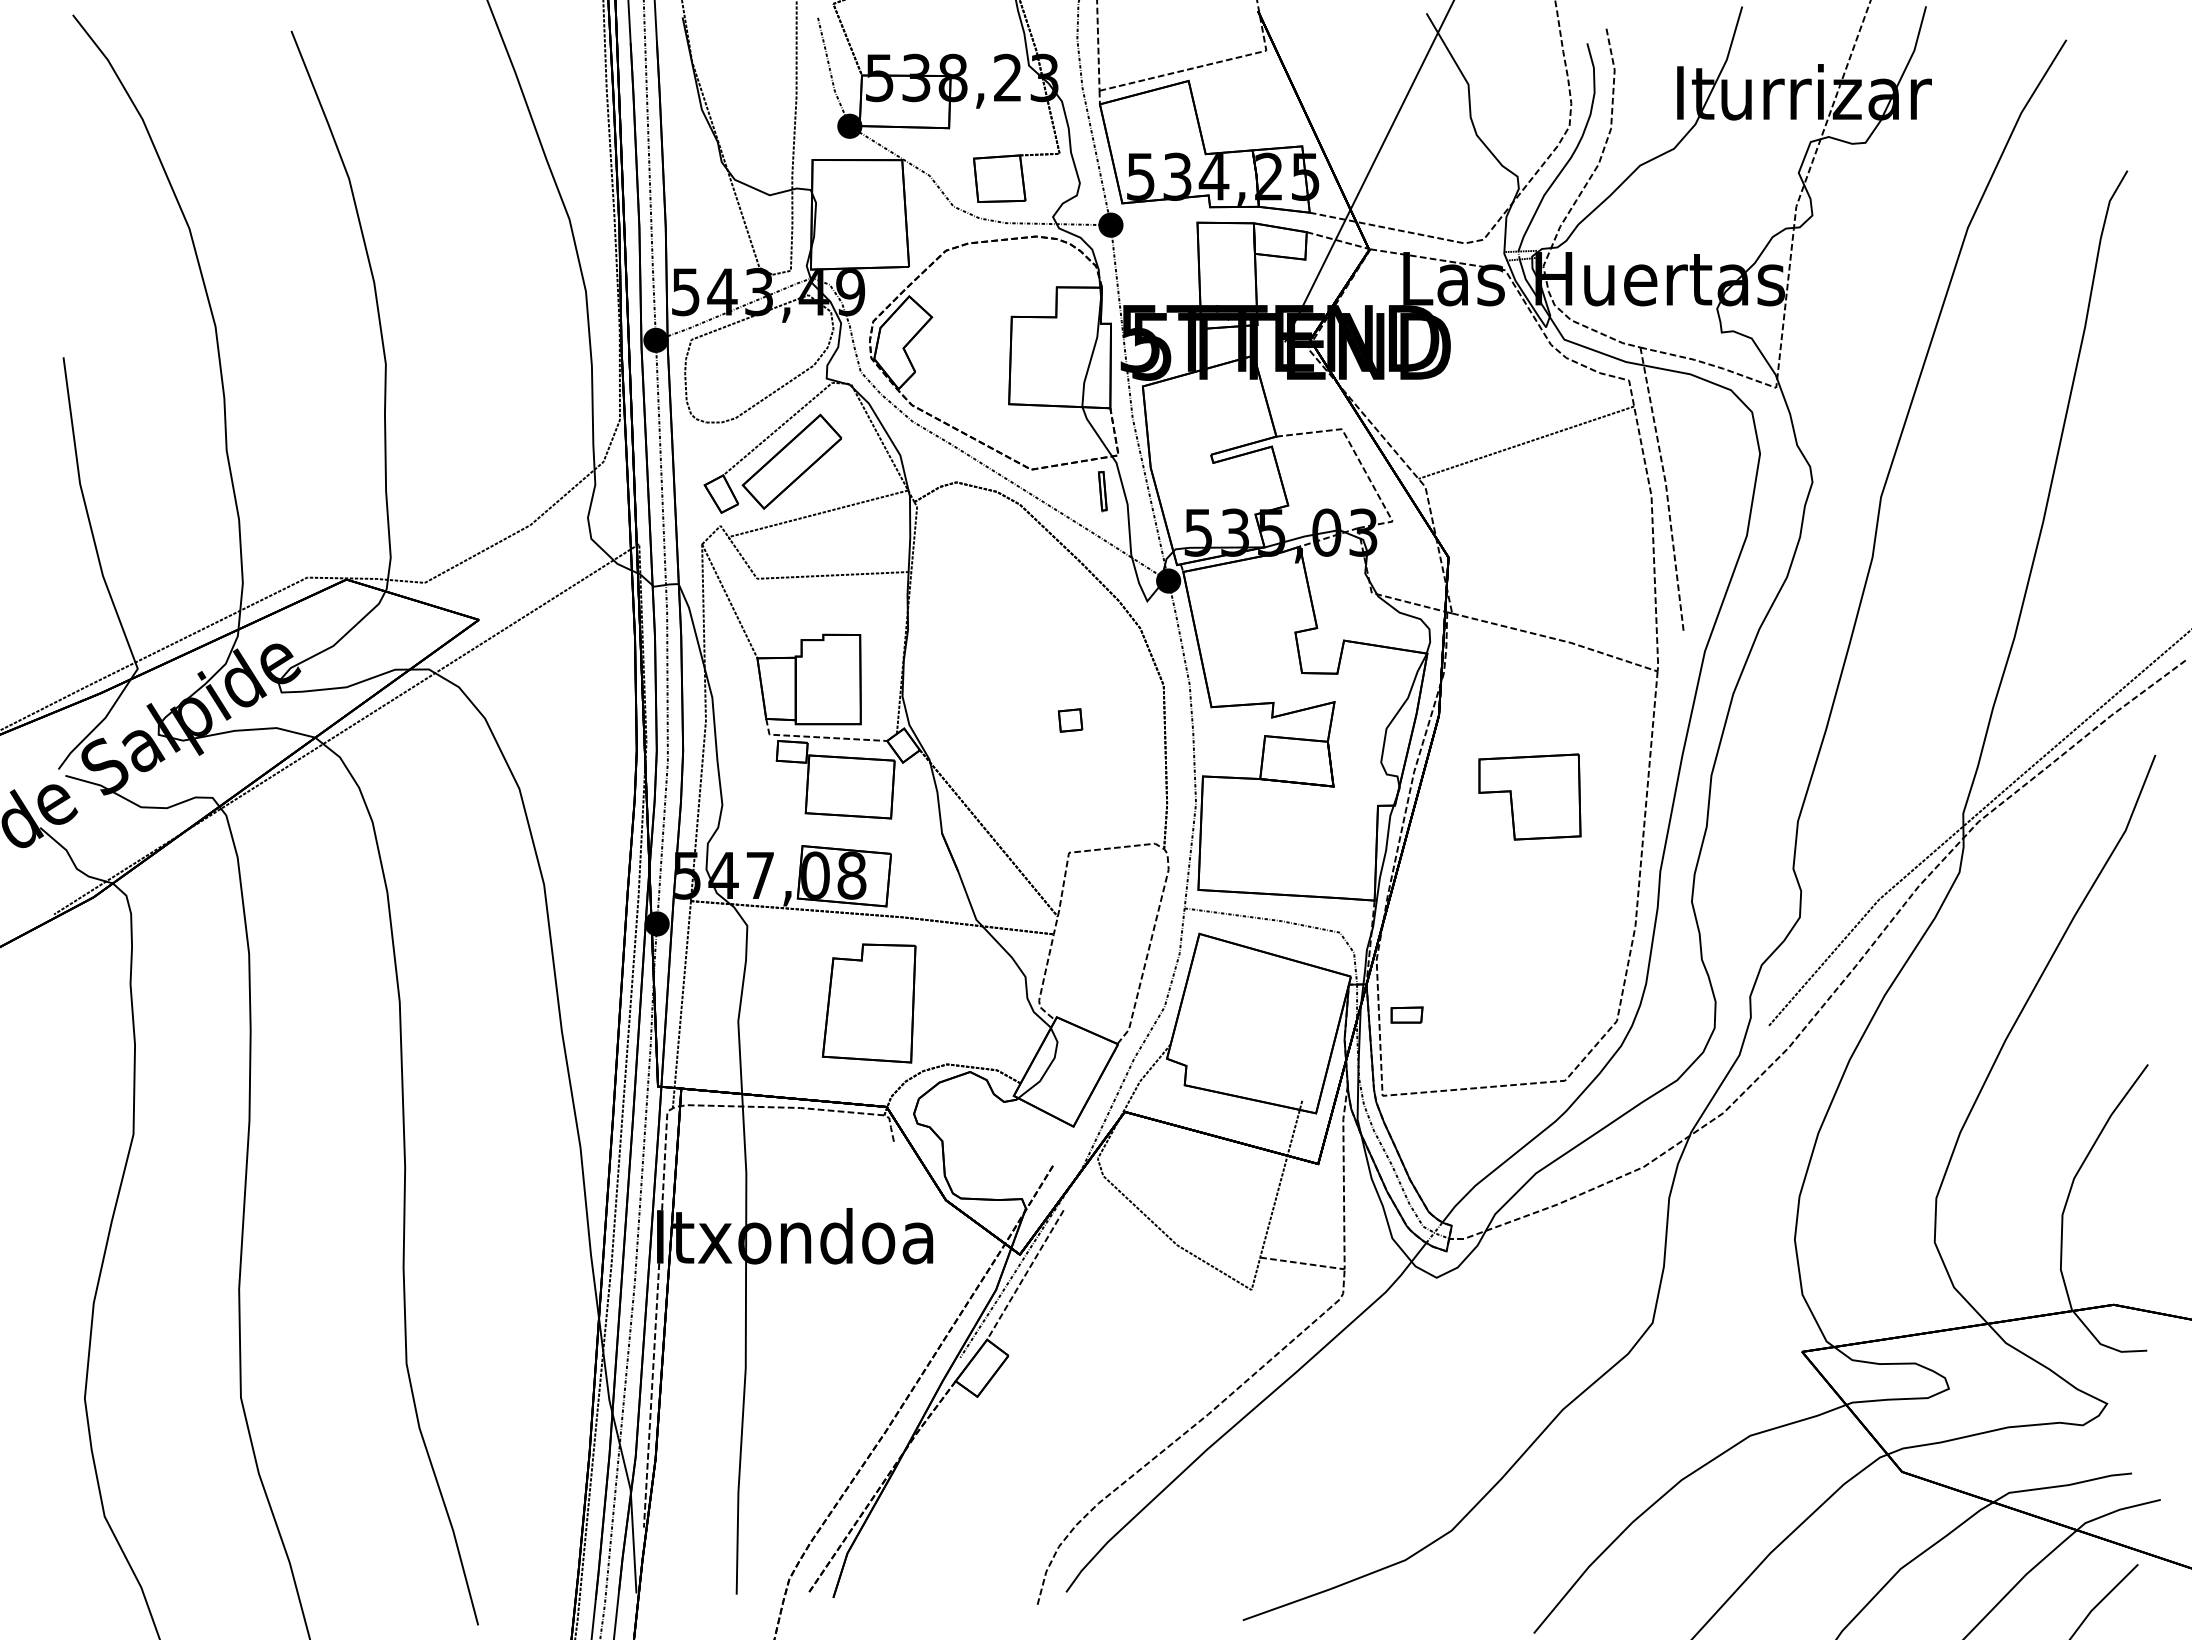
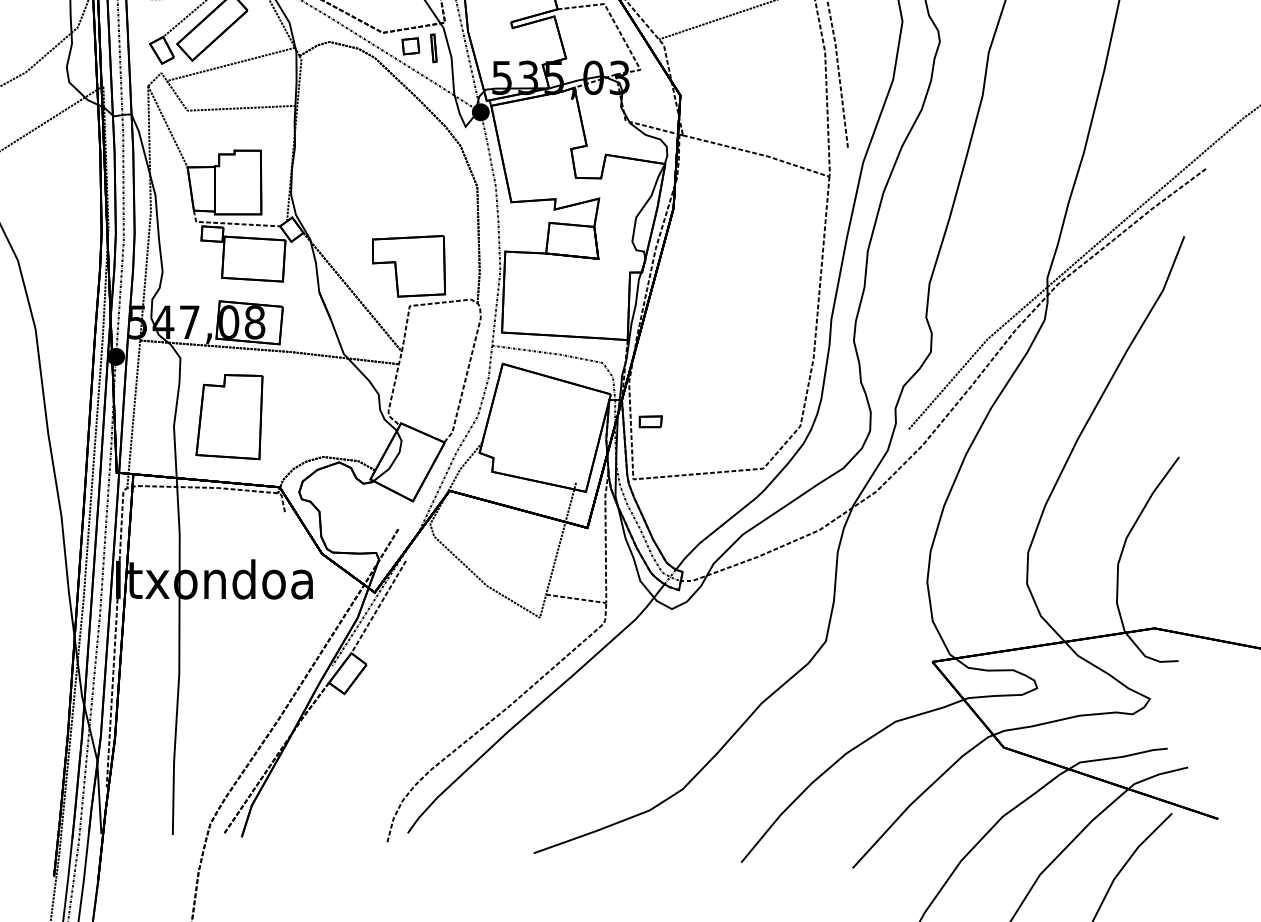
part: (1070, 720) -> (410, 46), moved
part: (1529, 796) -> (408, 265), moved
part: (868, 1003) -> (229, 417), moved

